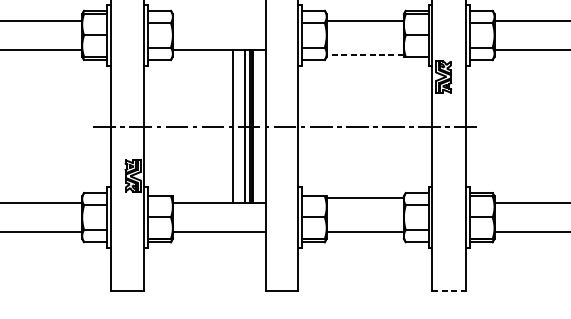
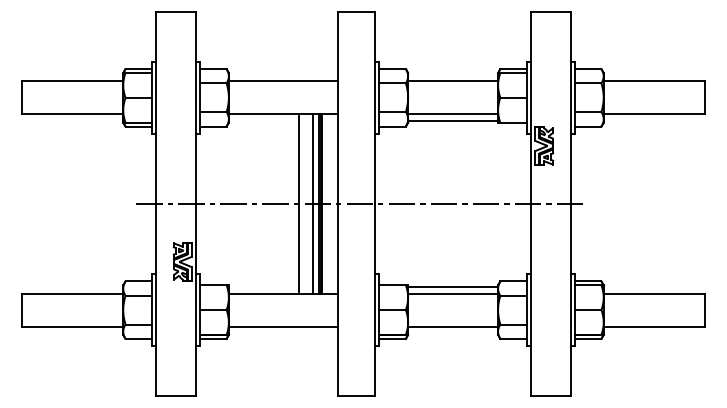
line: (218, 21) -> (282, 81), added
line: (365, 49) -> (453, 114), added
line: (365, 55) -> (453, 121), dashed -> solid
line: (365, 203) -> (453, 293), added
line: (448, 290) -> (550, 395), dashed -> solid

